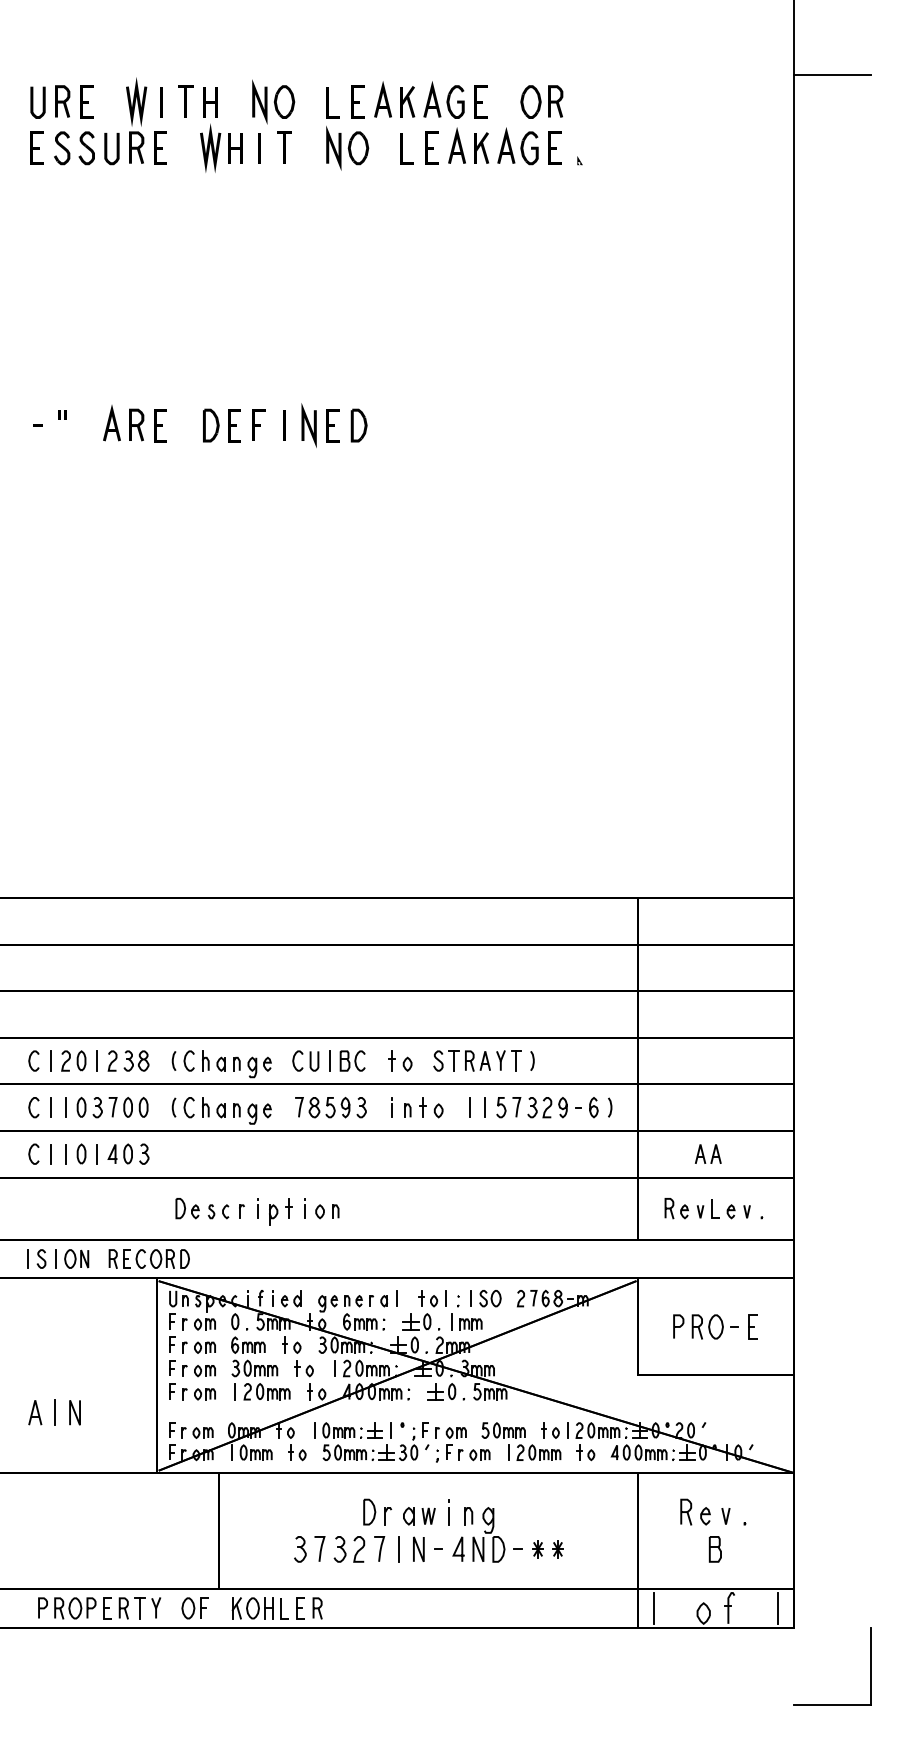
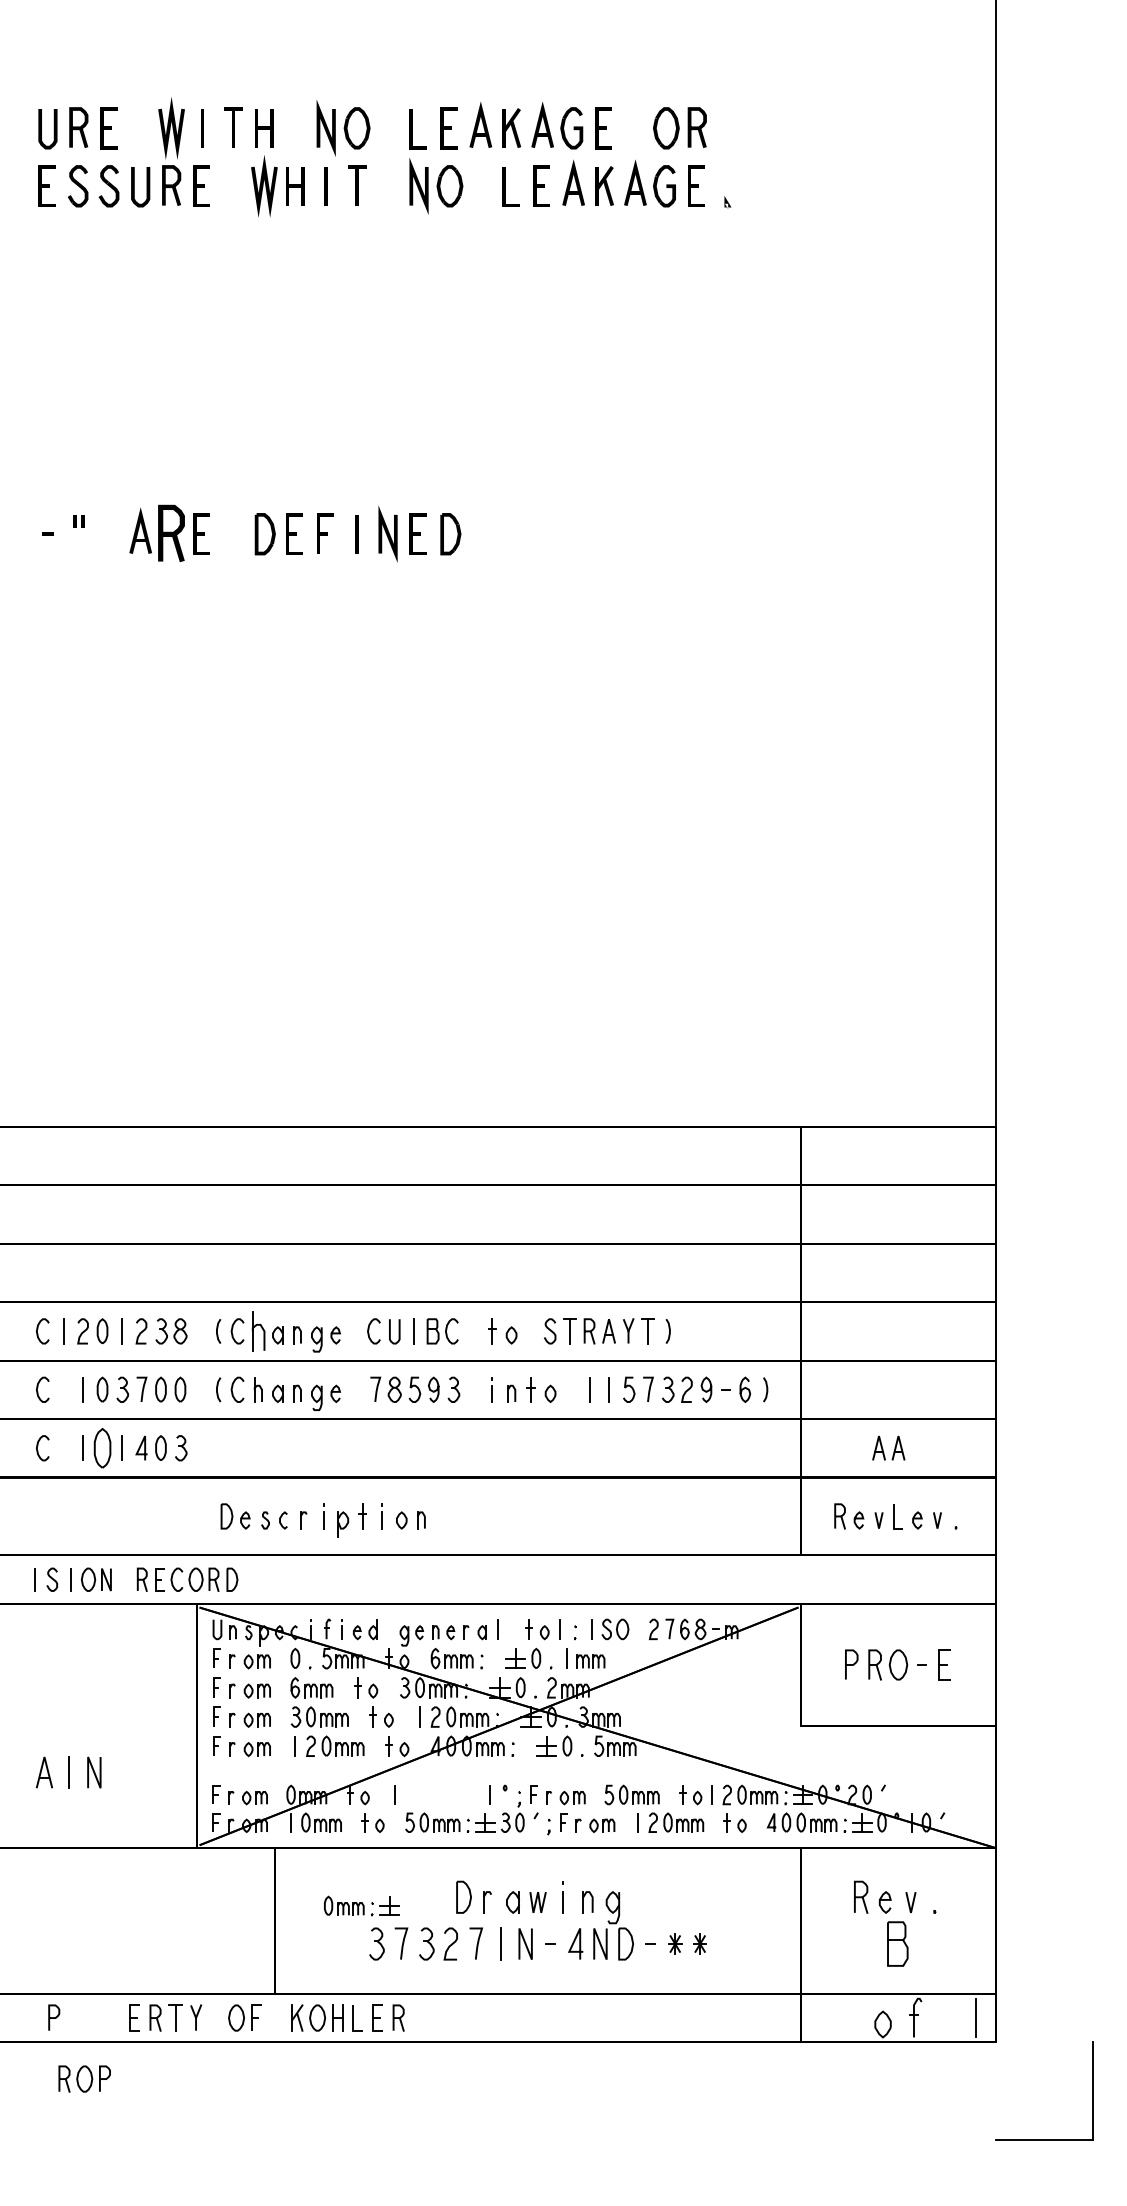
line: (832, 75) -> (1044, 94), removed
part: (136, 425) -> (171, 533), size x1.4
part: (205, 1061) -> (257, 1331), size x1.6
line: (50, 1107) -> (63, 1389), removed
part: (81, 1153) -> (102, 1447), size x1.6
line: (50, 1154) -> (63, 1448), removed
part: (352, 1430) -> (361, 1905), moved
part: (715, 1548) -> (897, 1943), size x1.4
part: (75, 1607) -> (84, 2078), moved
line: (654, 1607) -> (821, 2017), removed

